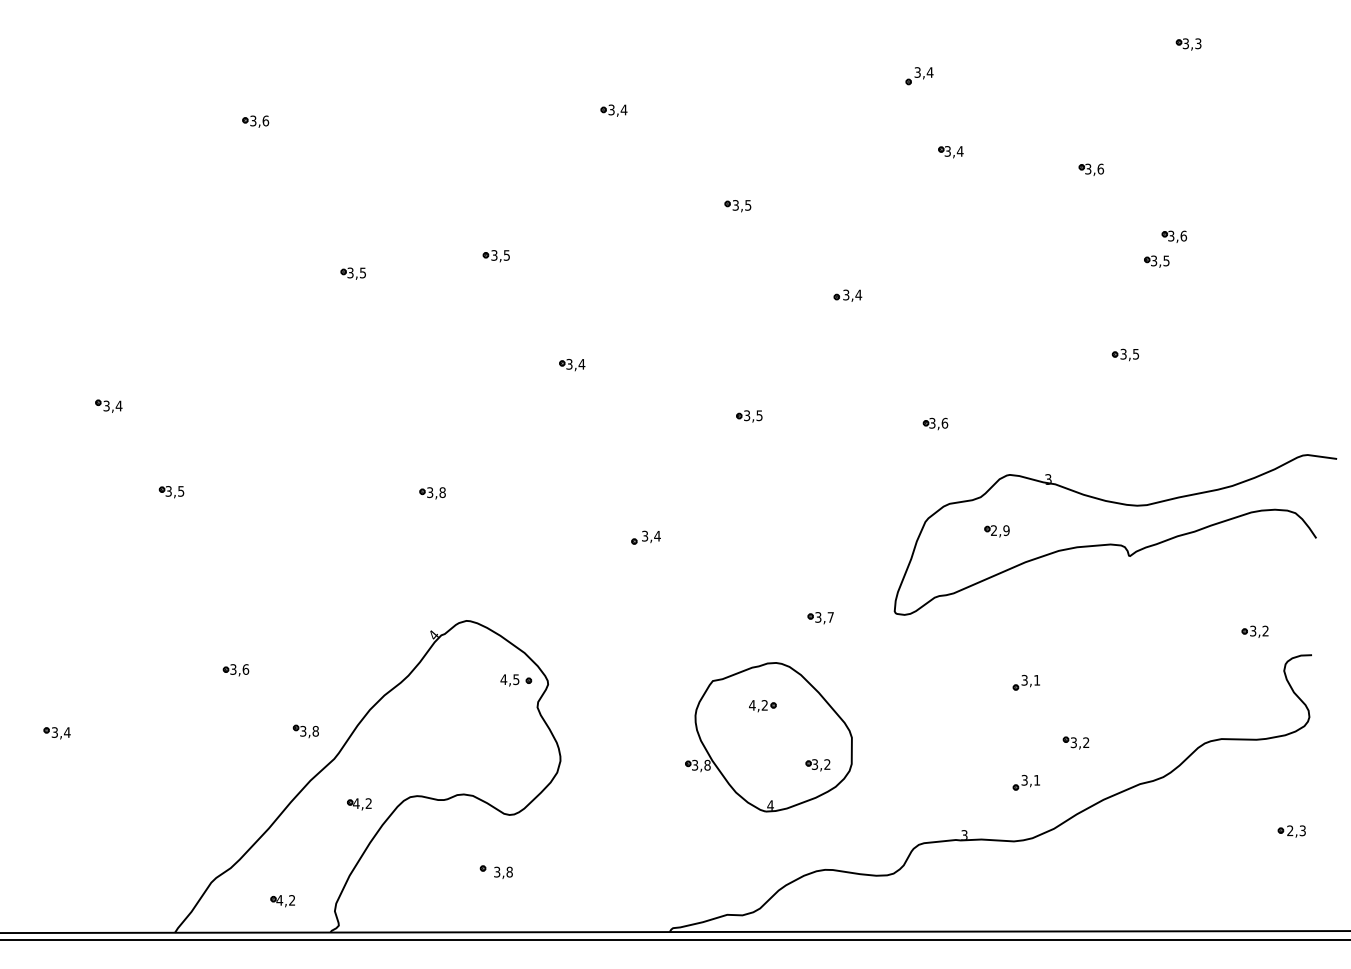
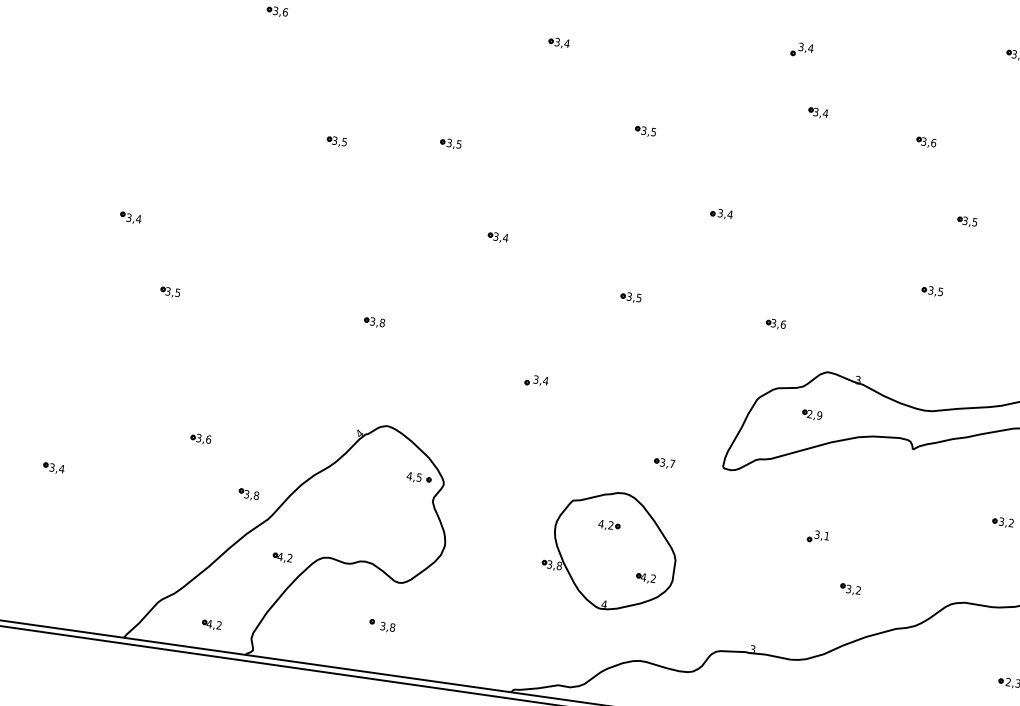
part: (1173, 236) -> (983, 203), removed
text: (814, 764) -> (643, 577), 3,2 -> 4,2
part: (1025, 782) -> (806, 614), removed

